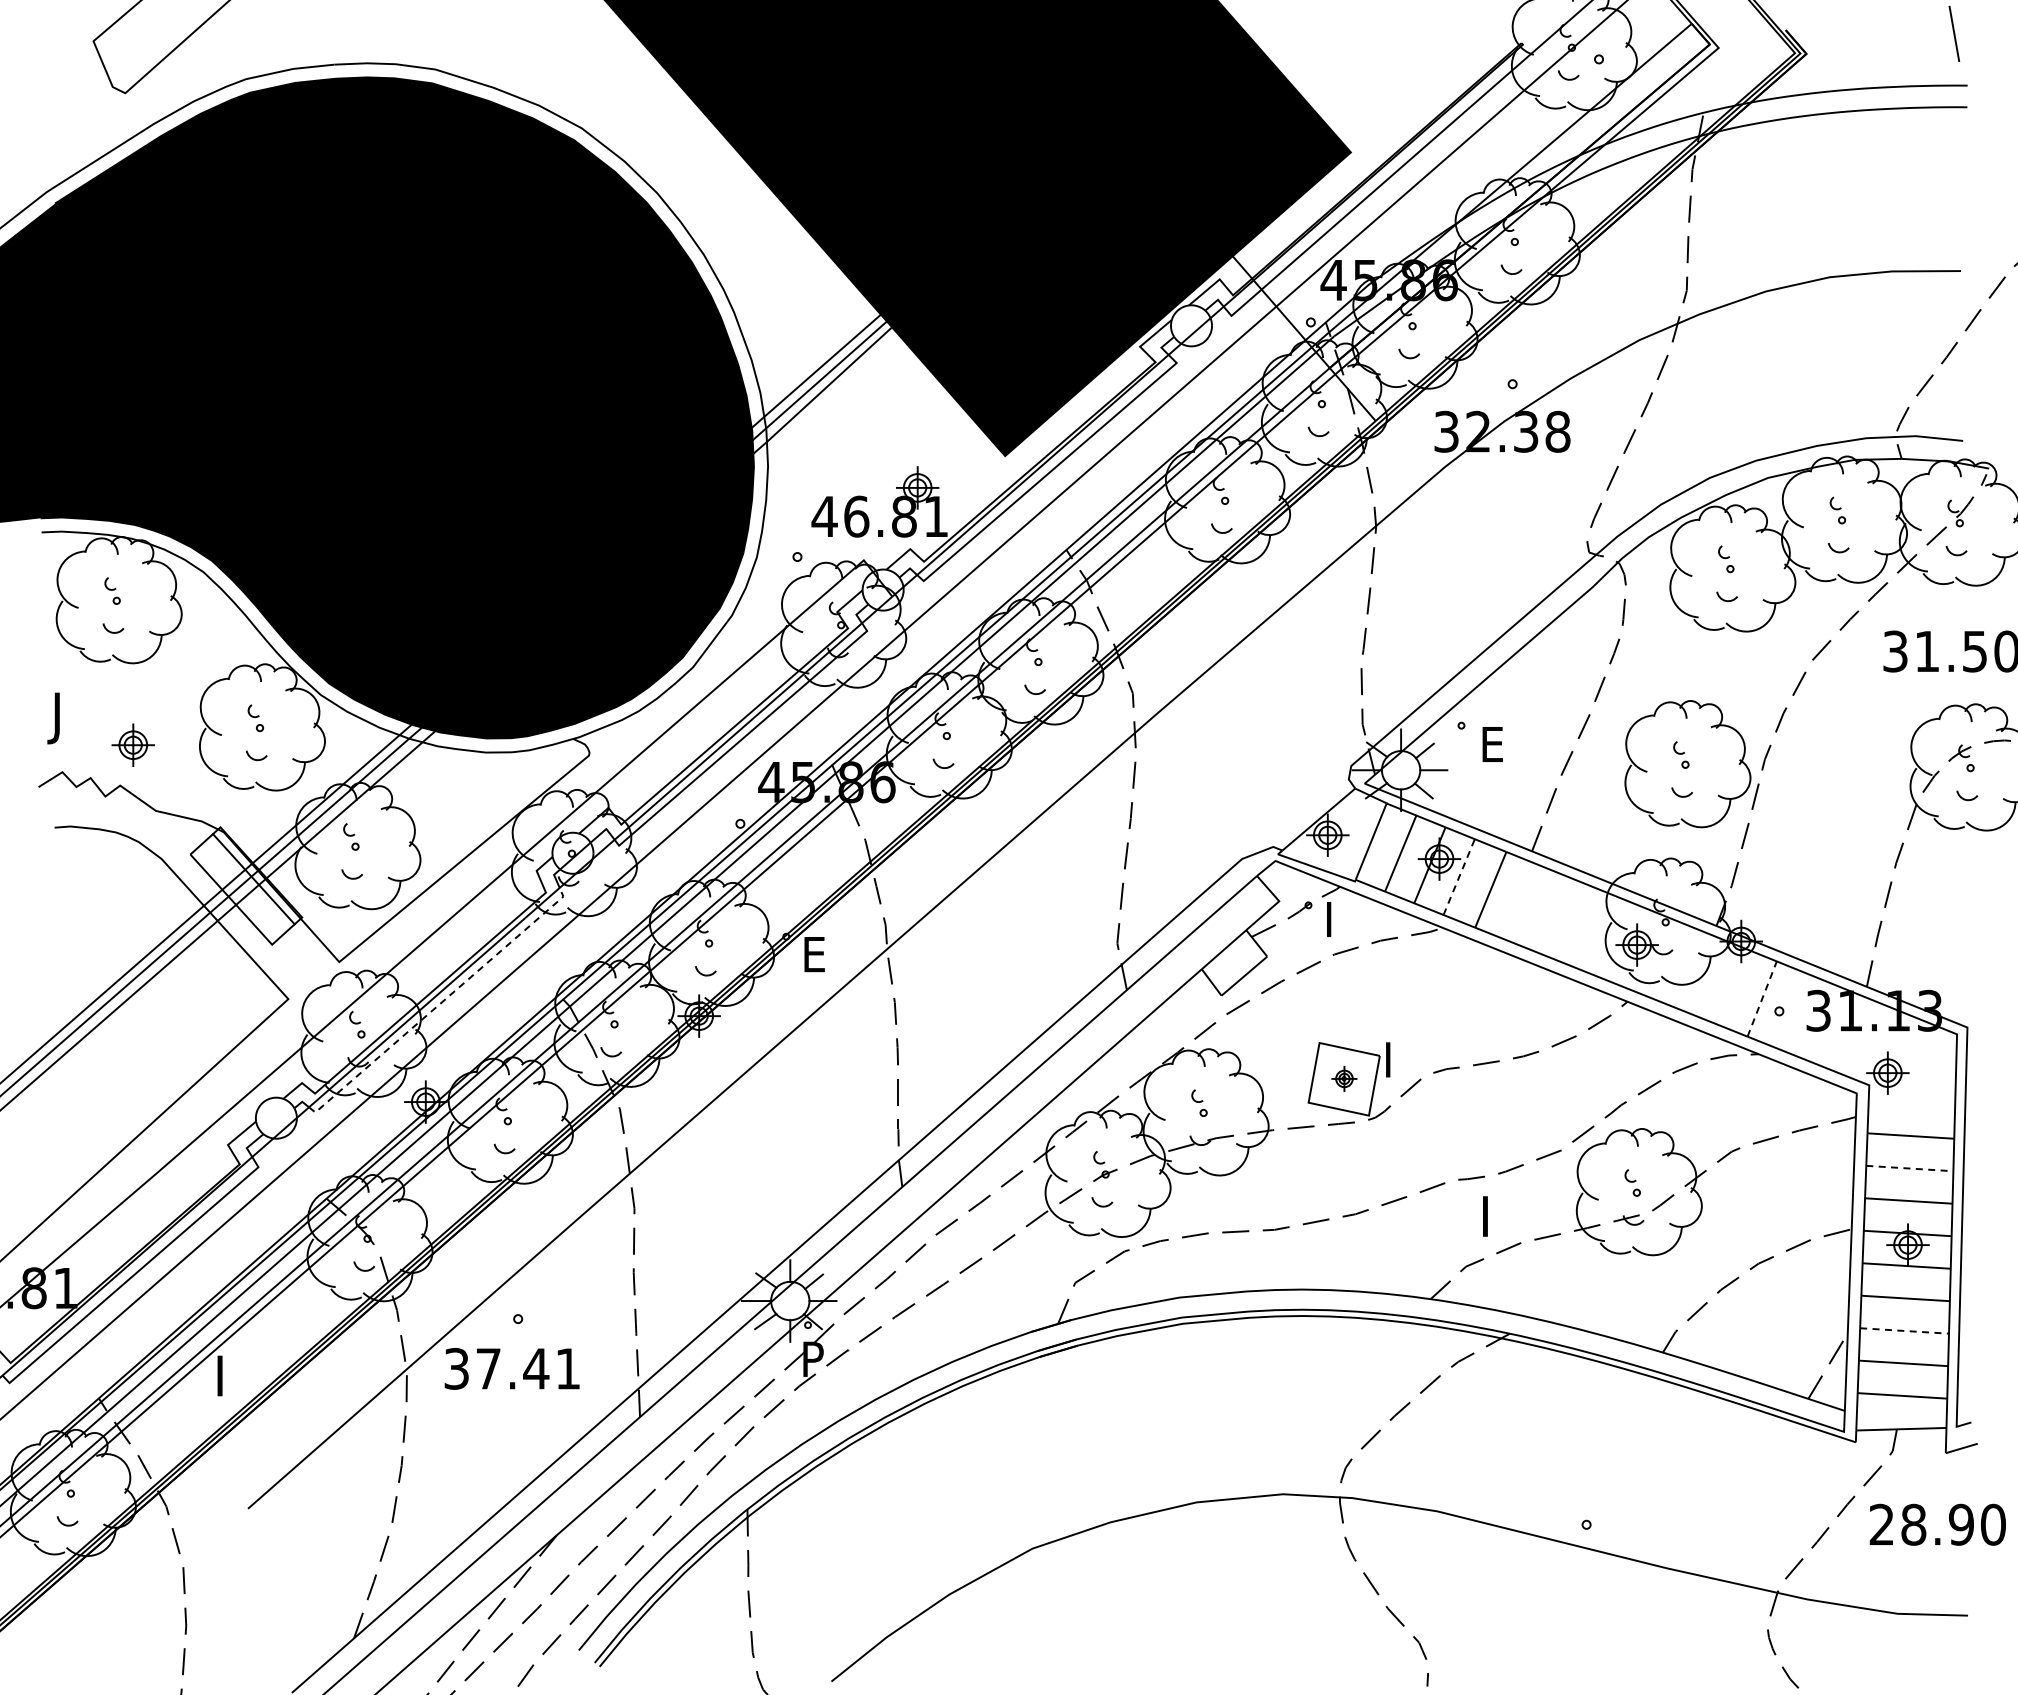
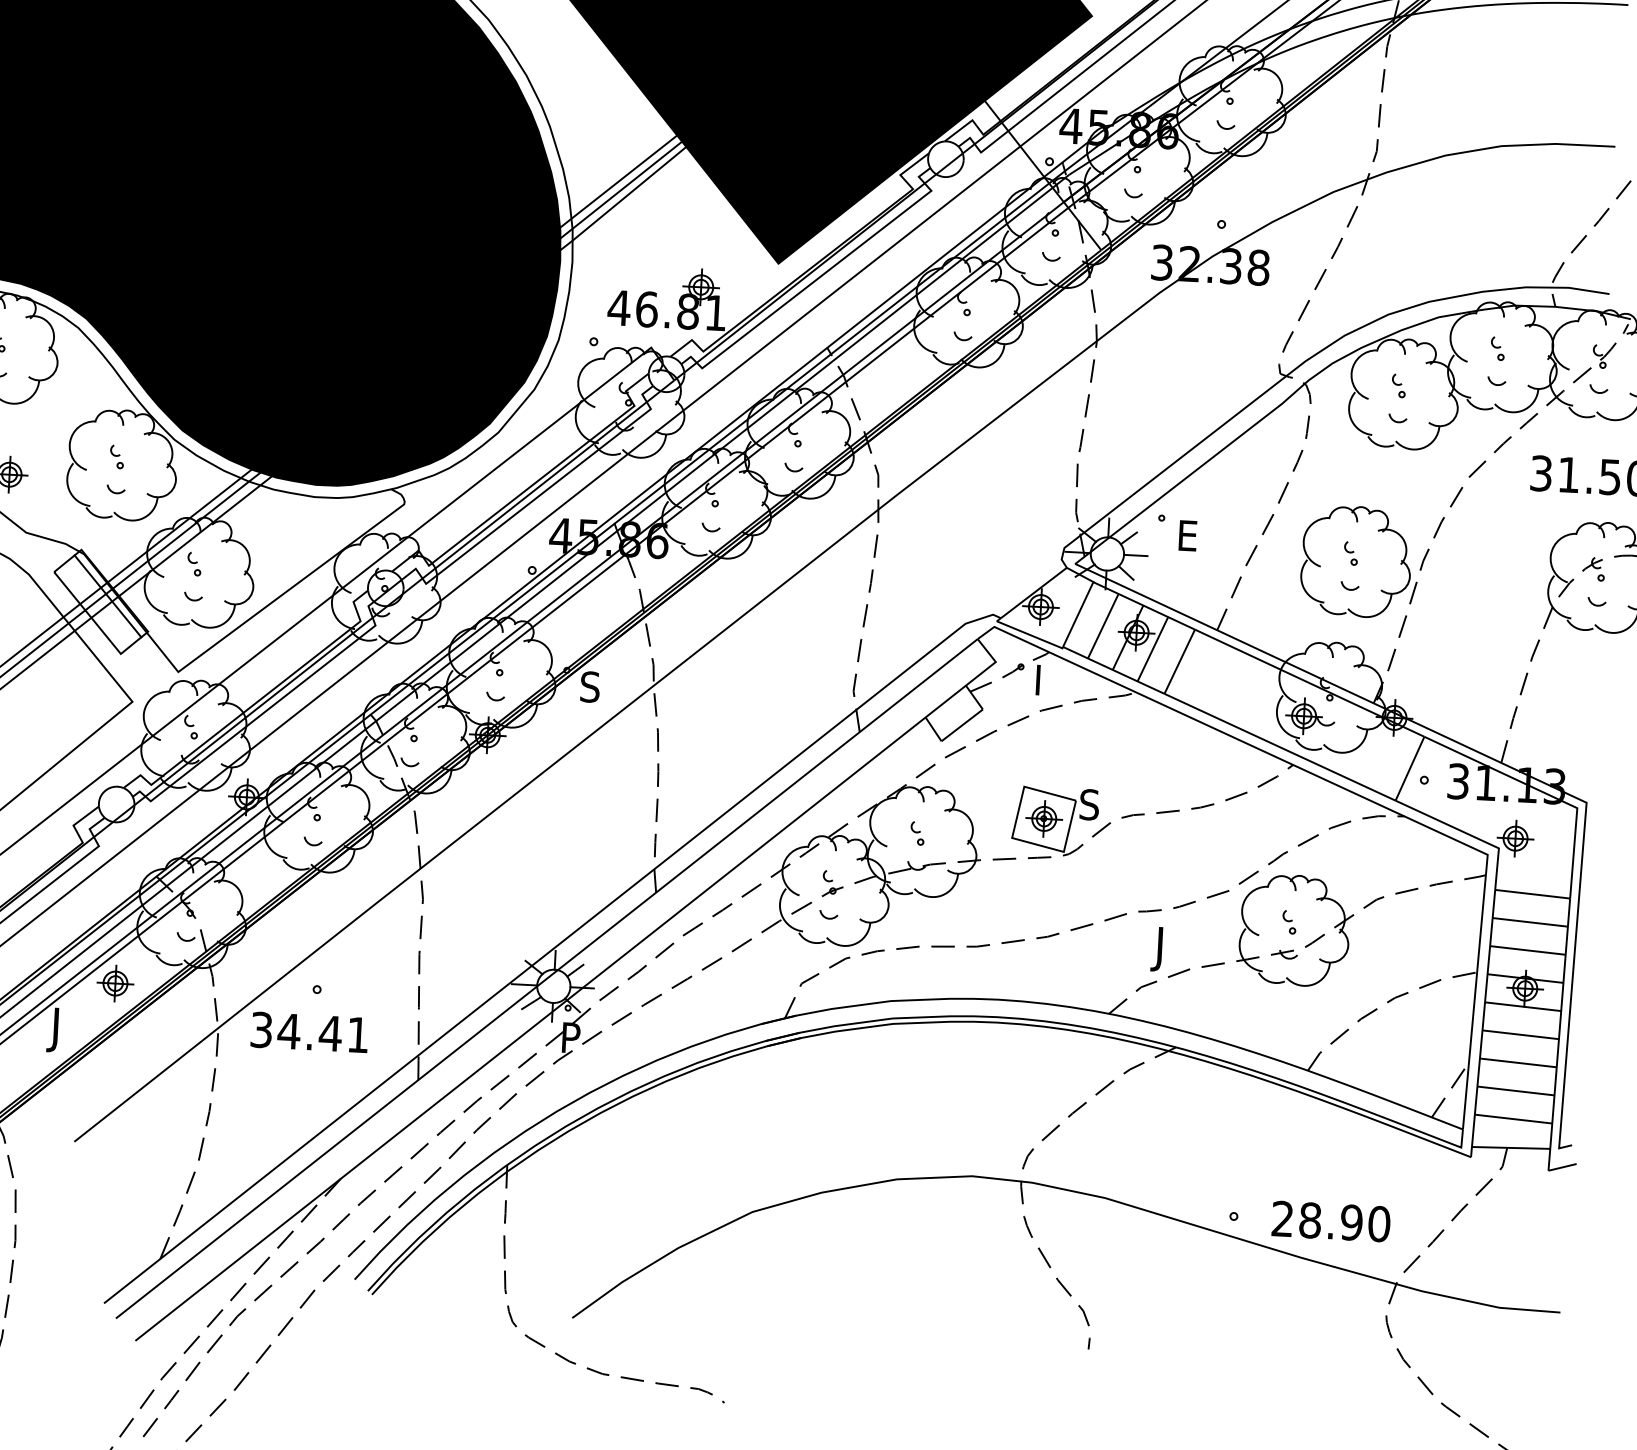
line: (1459, 876) -> (1153, 648), dashed -> solid
text: (814, 954) -> (590, 687), E -> S
line: (1762, 998) -> (1410, 768), dashed -> solid
line: (439, 1004) -> (263, 713), dashed -> solid
text: (1395, 1059) -> (1089, 804), I -> S
part: (1344, 1078) -> (1044, 818), size x1.67
line: (1909, 1168) -> (1529, 922), dashed -> solid
text: (1481, 1241) -> (1155, 966), I -> J
part: (285, 1323) -> (115, 982), added
line: (1904, 1330) -> (1518, 1062), dashed -> solid
text: (488, 1368) -> (289, 1031), 37.41 -> 34.41
text: (216, 1401) -> (51, 1047), I -> J
text: (1937, 1524) -> (1330, 1221), moved

